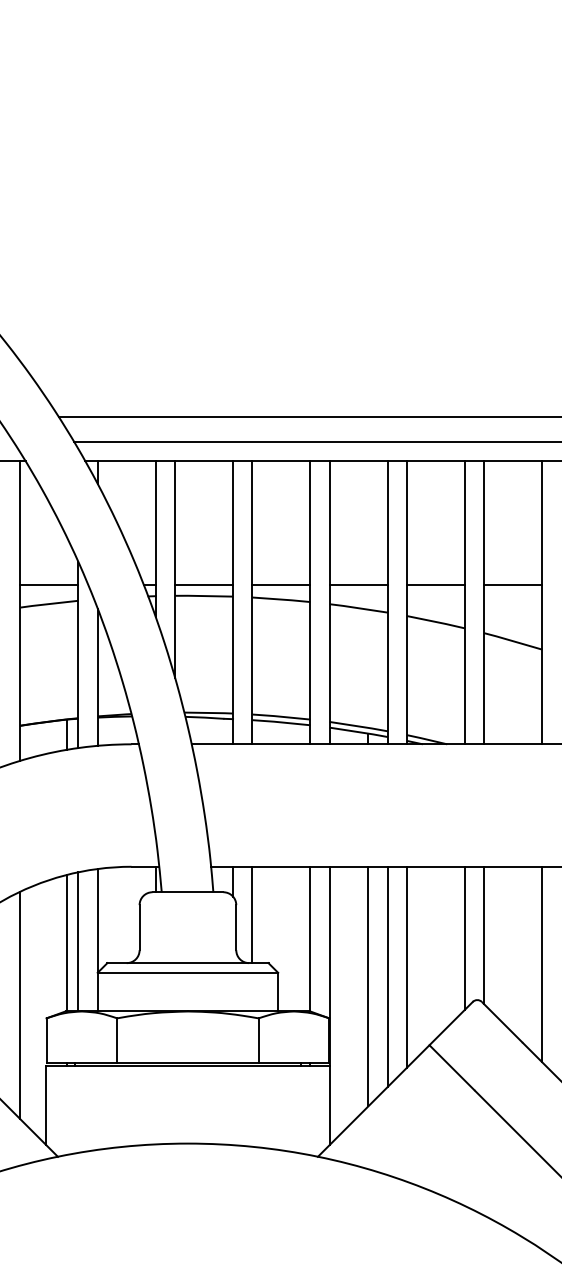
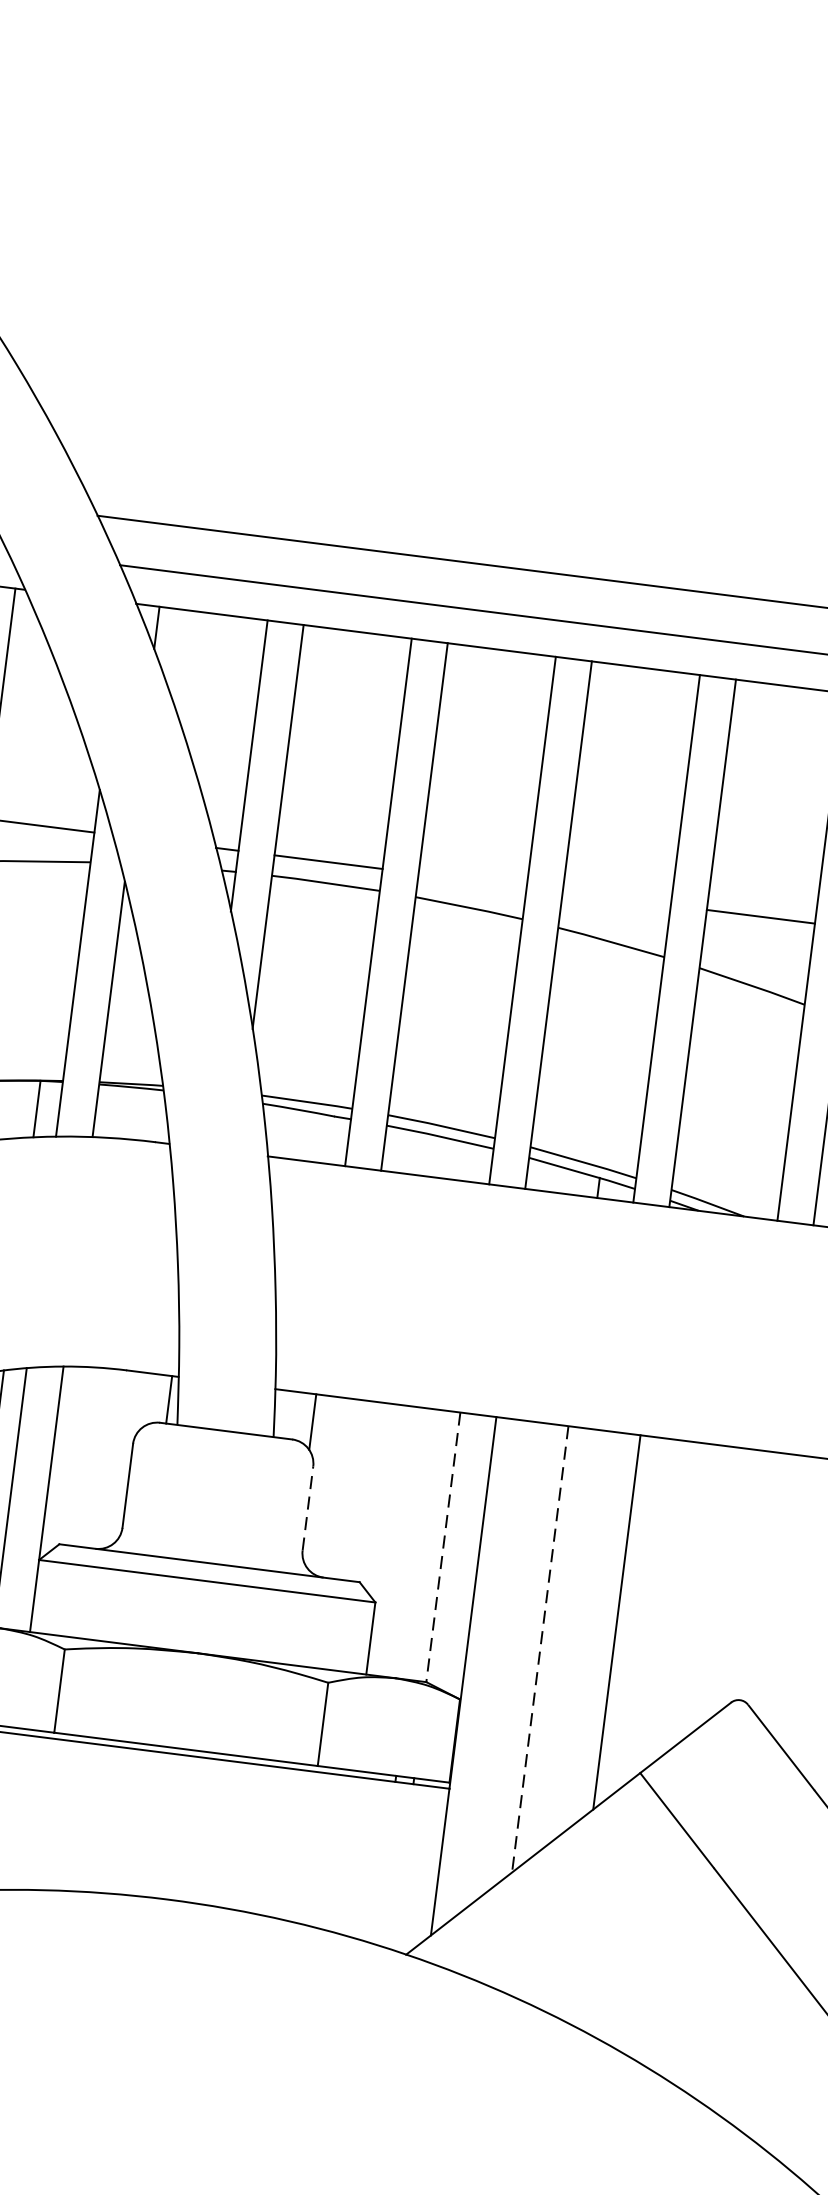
line: (281, 584) -> (472, 879), removed
line: (358, 584) -> (616, 897), removed
line: (252, 914) -> (341, 1487), removed
line: (236, 927) -> (308, 1508), solid -> dashed
line: (484, 935) -> (768, 1581), removed
line: (465, 937) -> (732, 1580), removed
line: (310, 939) -> (443, 1548), solid -> dashed
line: (387, 976) -> (578, 1635), removed
line: (368, 986) -> (540, 1649), solid -> dashed

